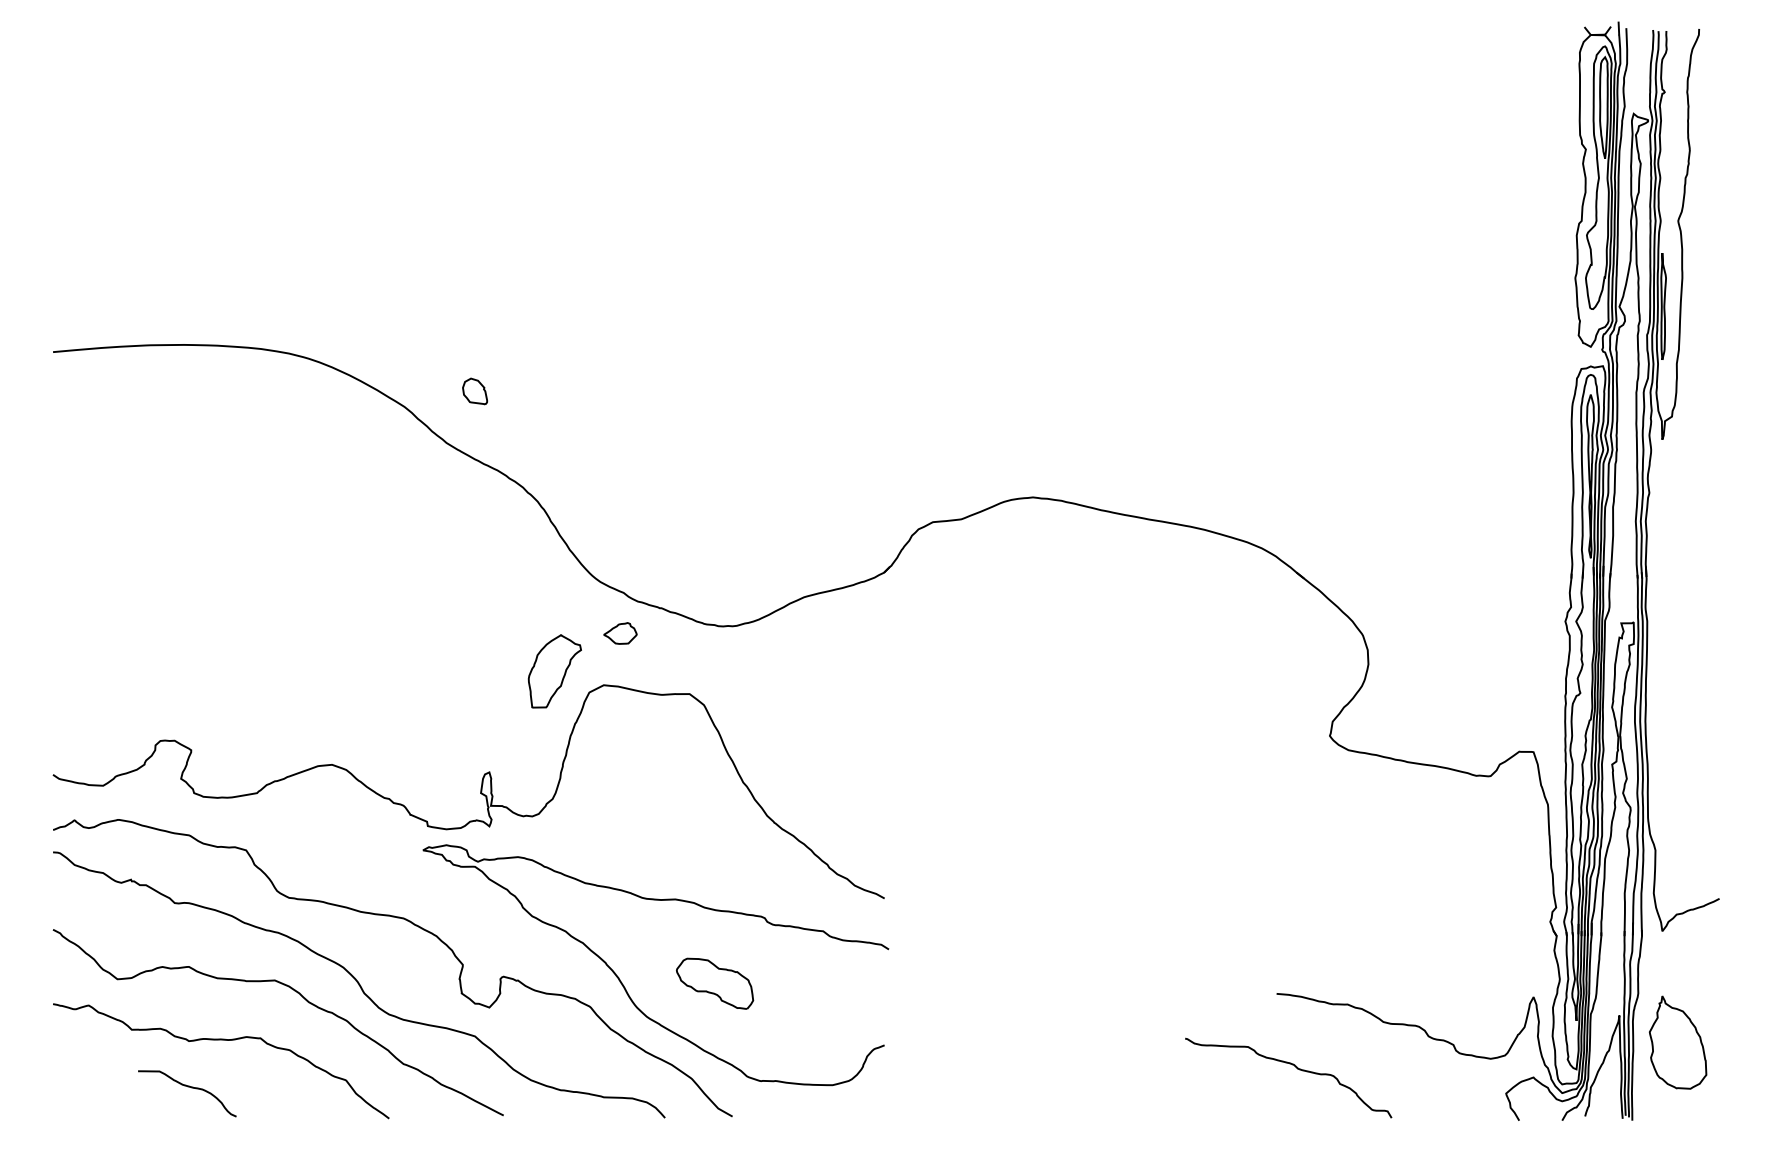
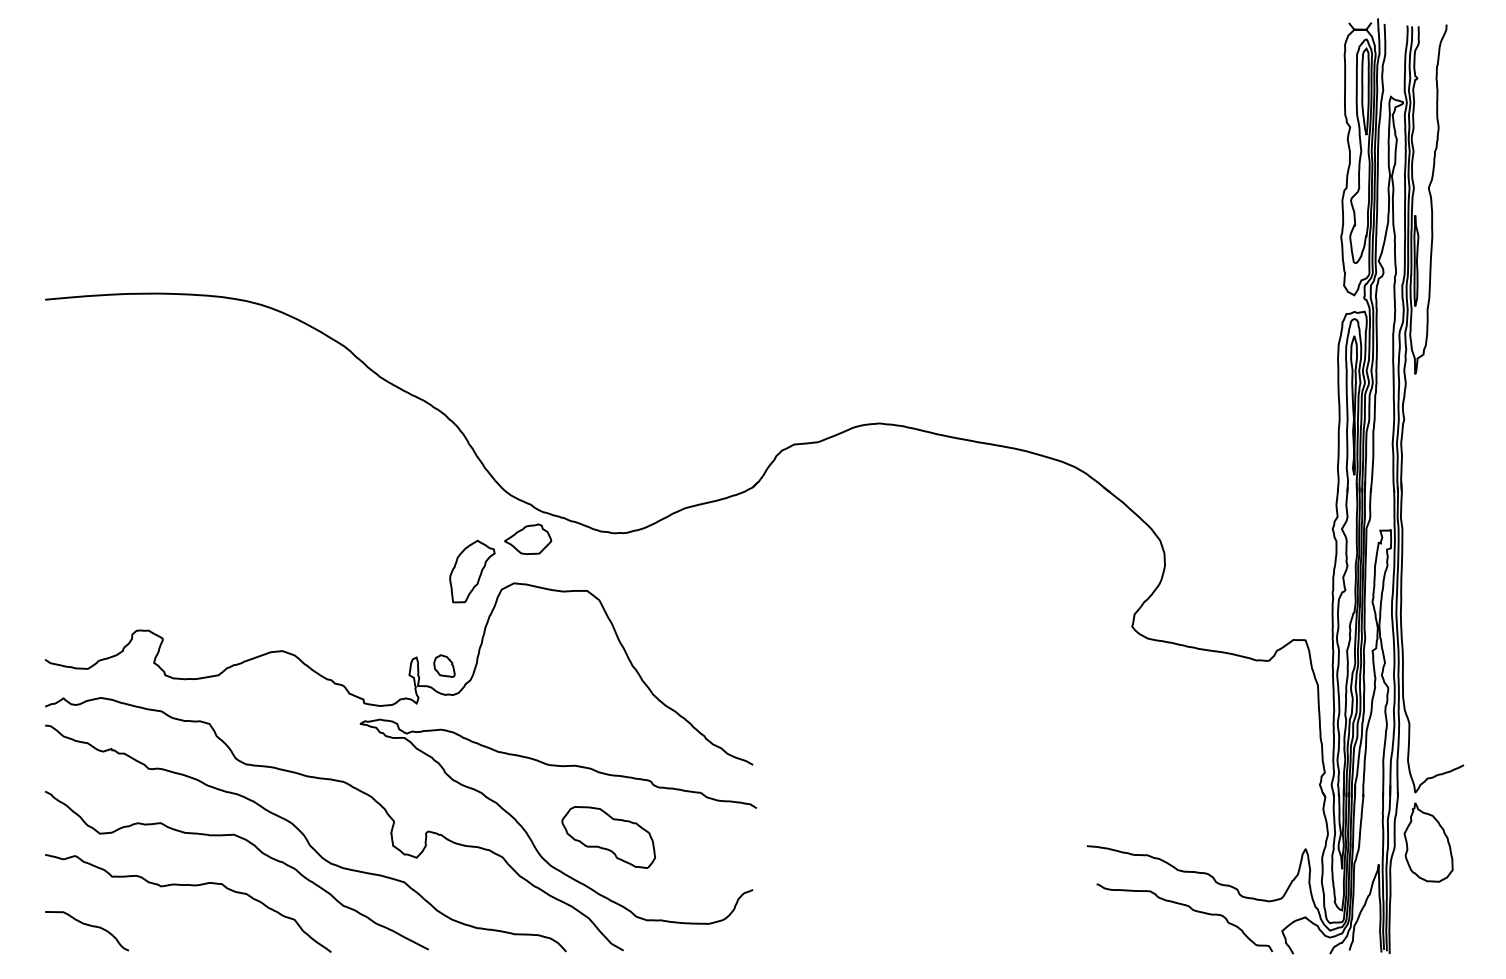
part: (474, 391) -> (443, 666), moved
part: (620, 633) -> (528, 539), size x1.67
part: (714, 983) -> (608, 837), size x1.43
part: (1677, 1042) -> (1428, 842), moved
curve: (1296, 1068) -> (1191, 909), moved
curve: (187, 1087) -> (87, 925), moved

